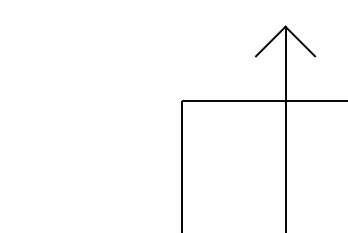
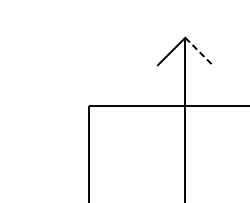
line: (300, 41) -> (199, 51), solid -> dashed

